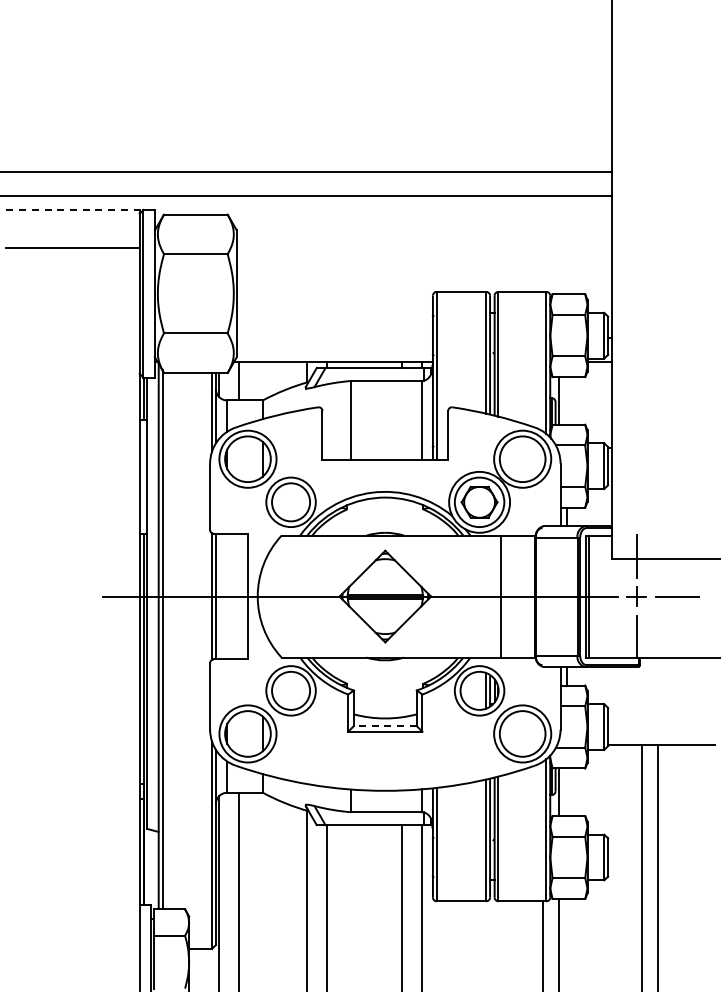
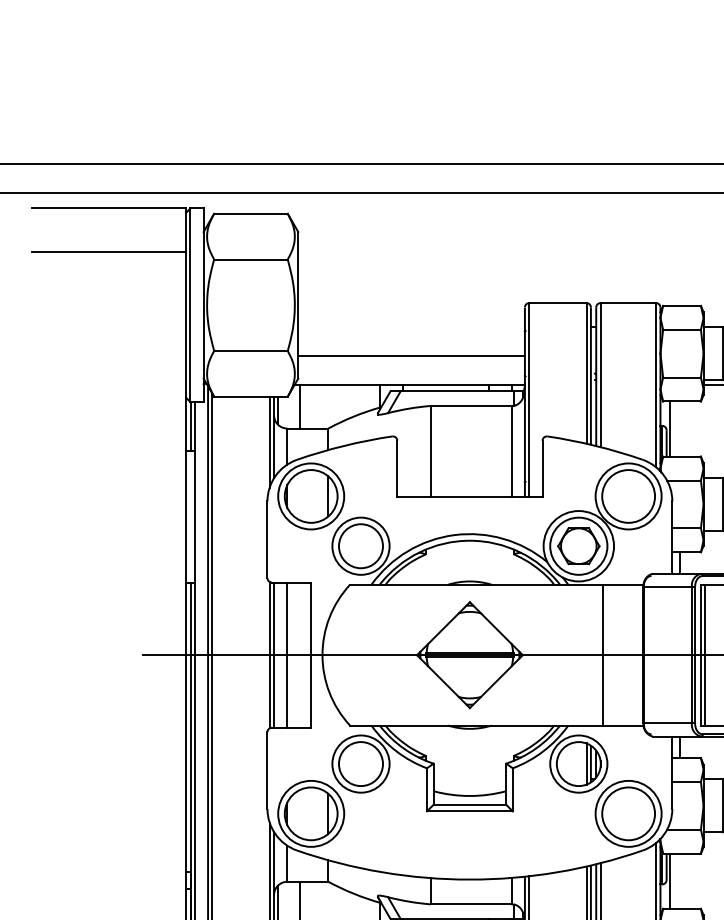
line: (73, 210) -> (109, 209), dashed -> solid
line: (334, 338) -> (411, 356), added
line: (227, 596) -> (287, 655), added
line: (384, 726) -> (468, 805), dashed -> solid

